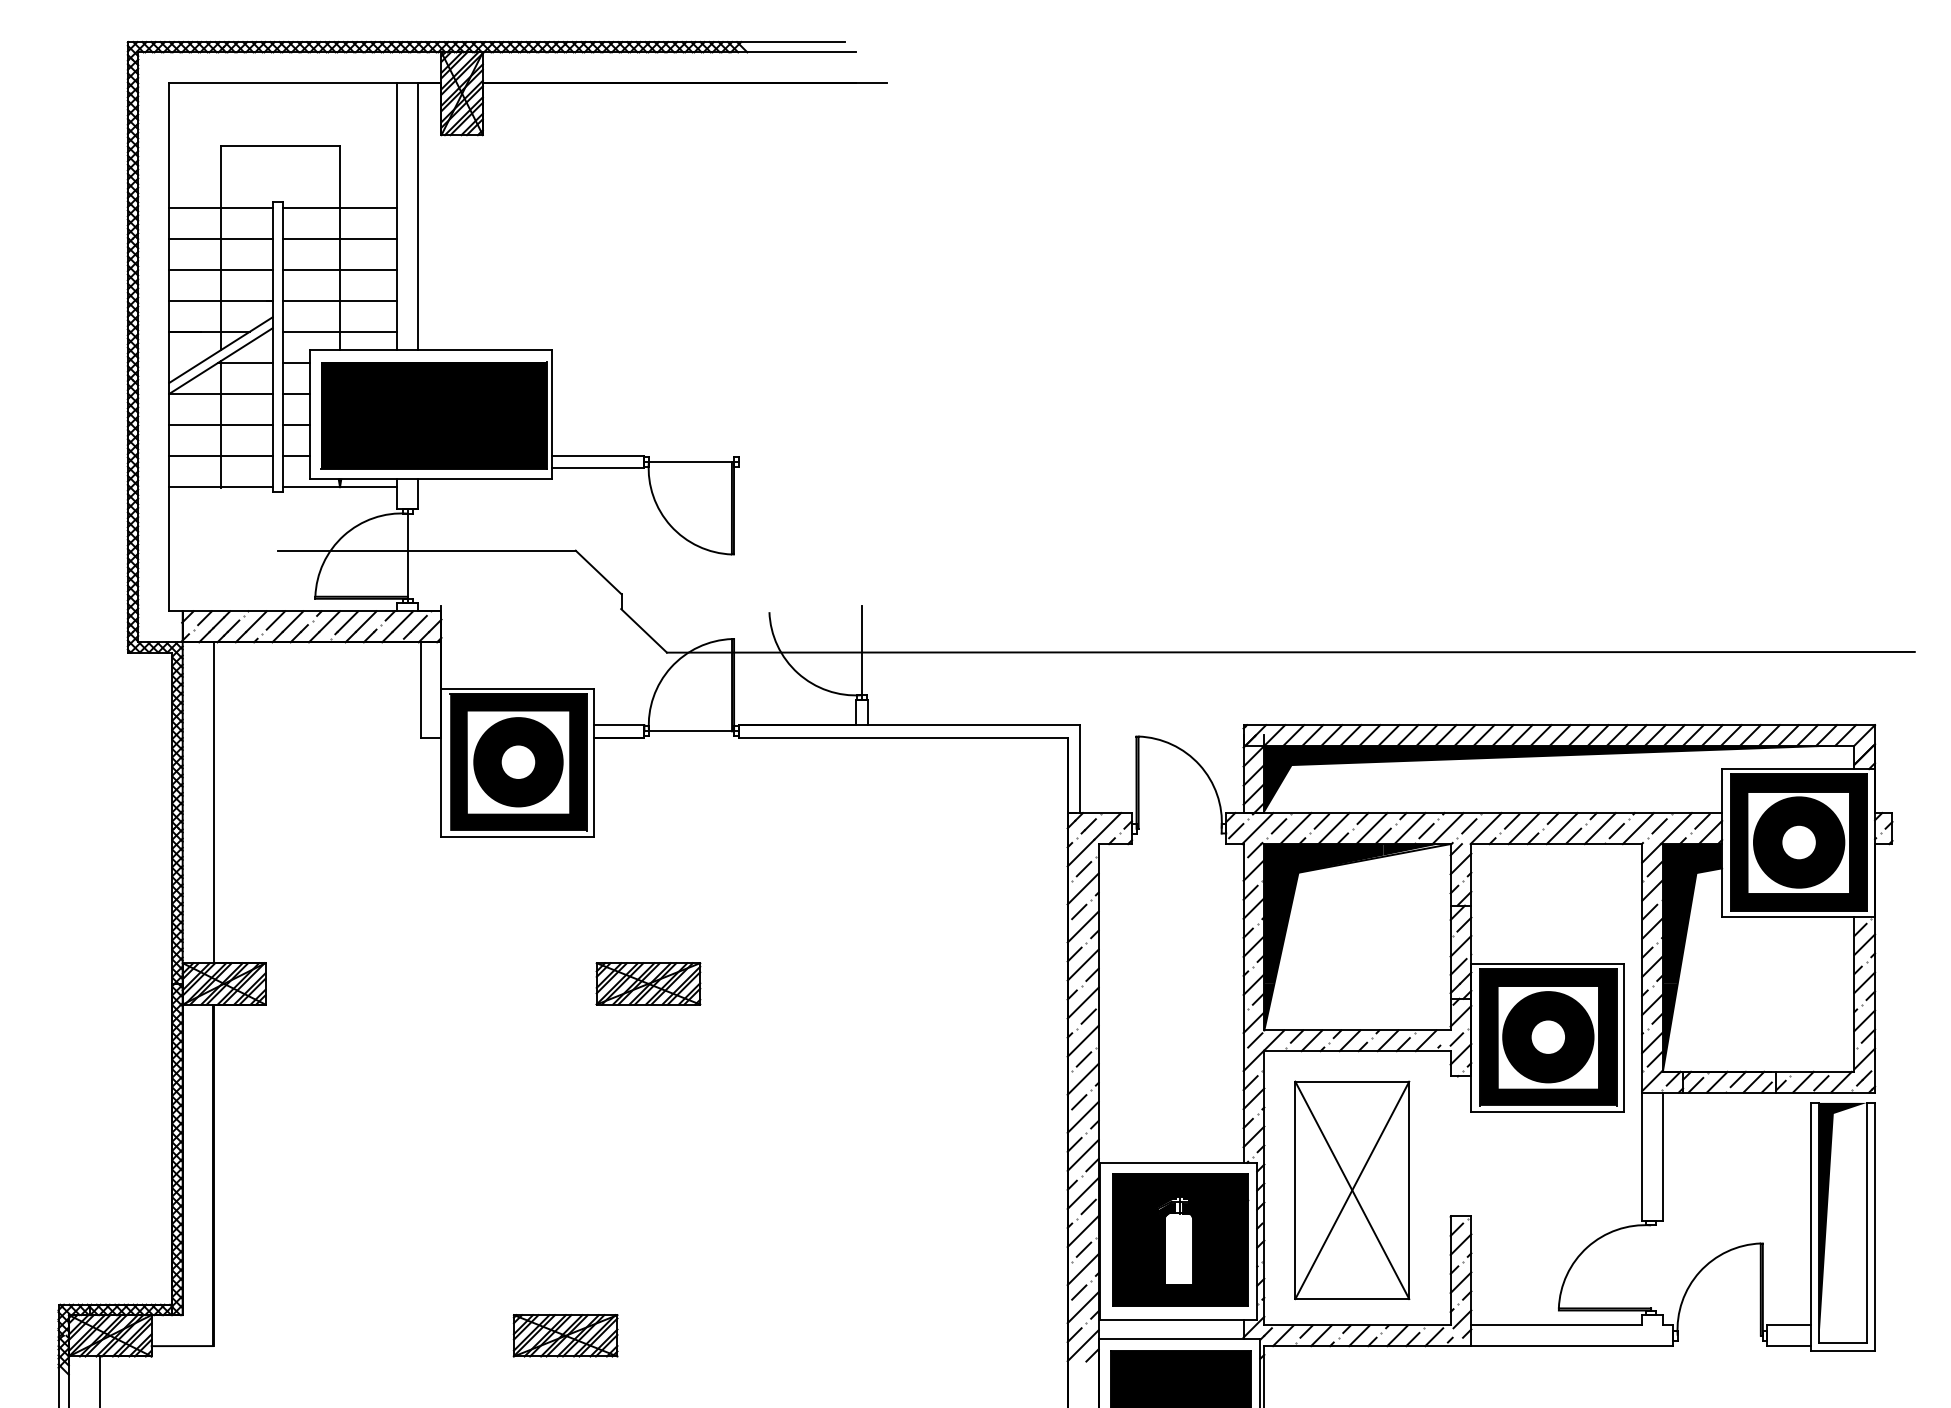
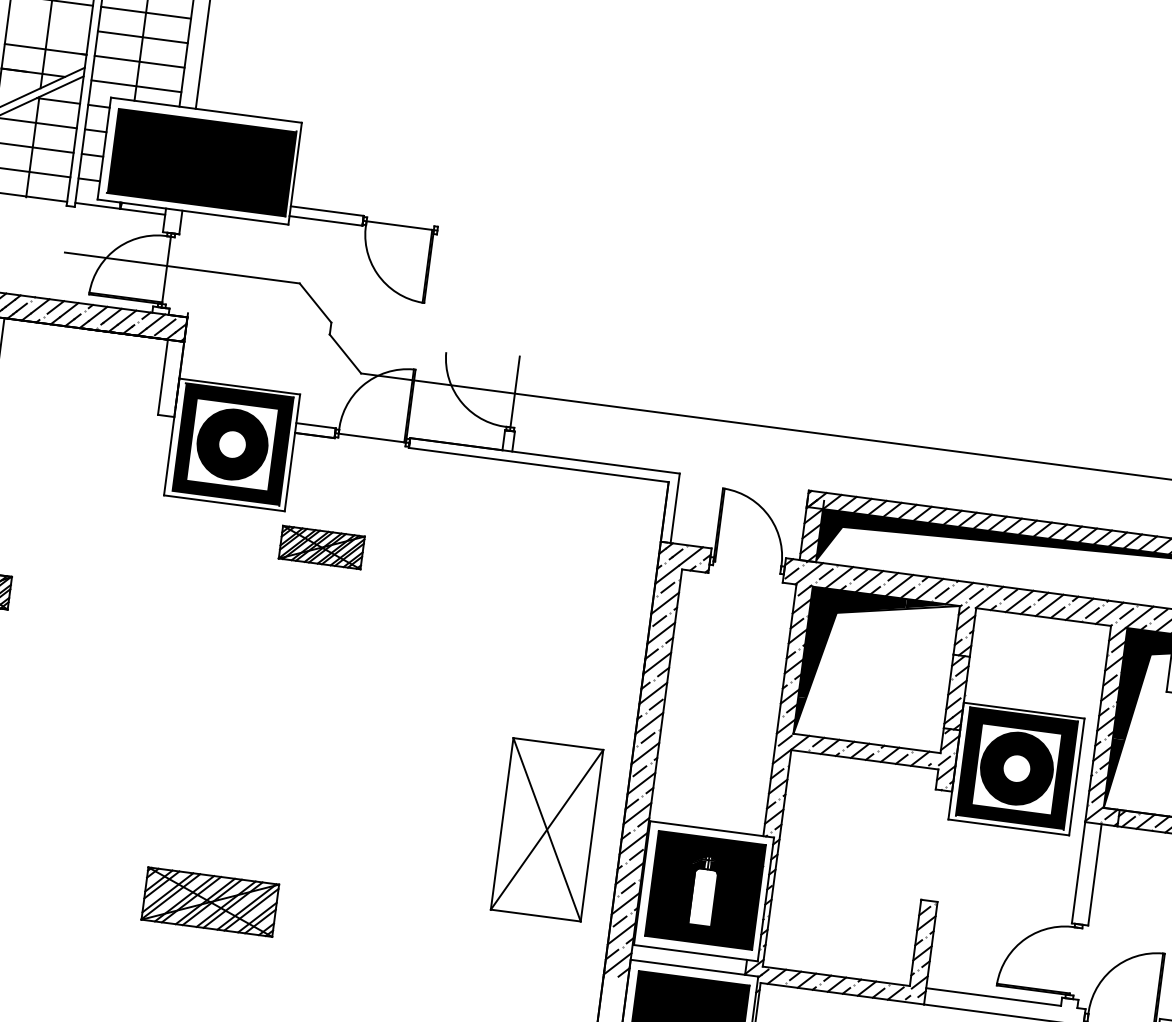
line: (220, 269) -> (48, 24), removed
part: (648, 983) -> (321, 547), moved
part: (1352, 1190) -> (547, 829), moved
part: (565, 1335) -> (210, 901), size x1.6

